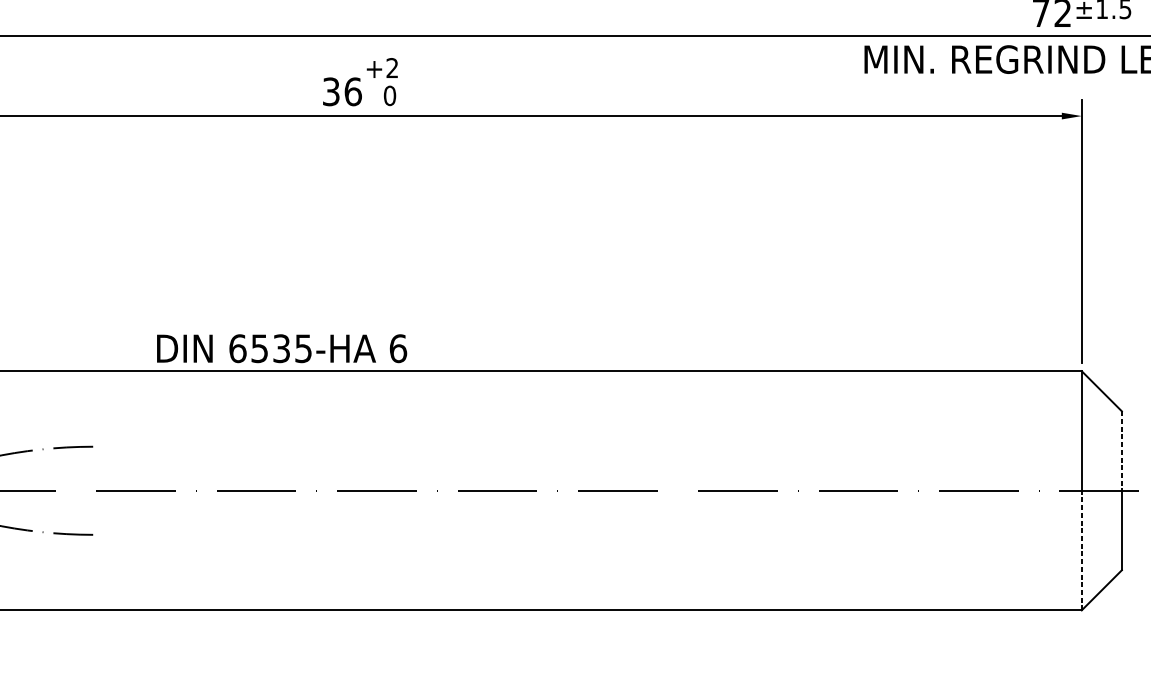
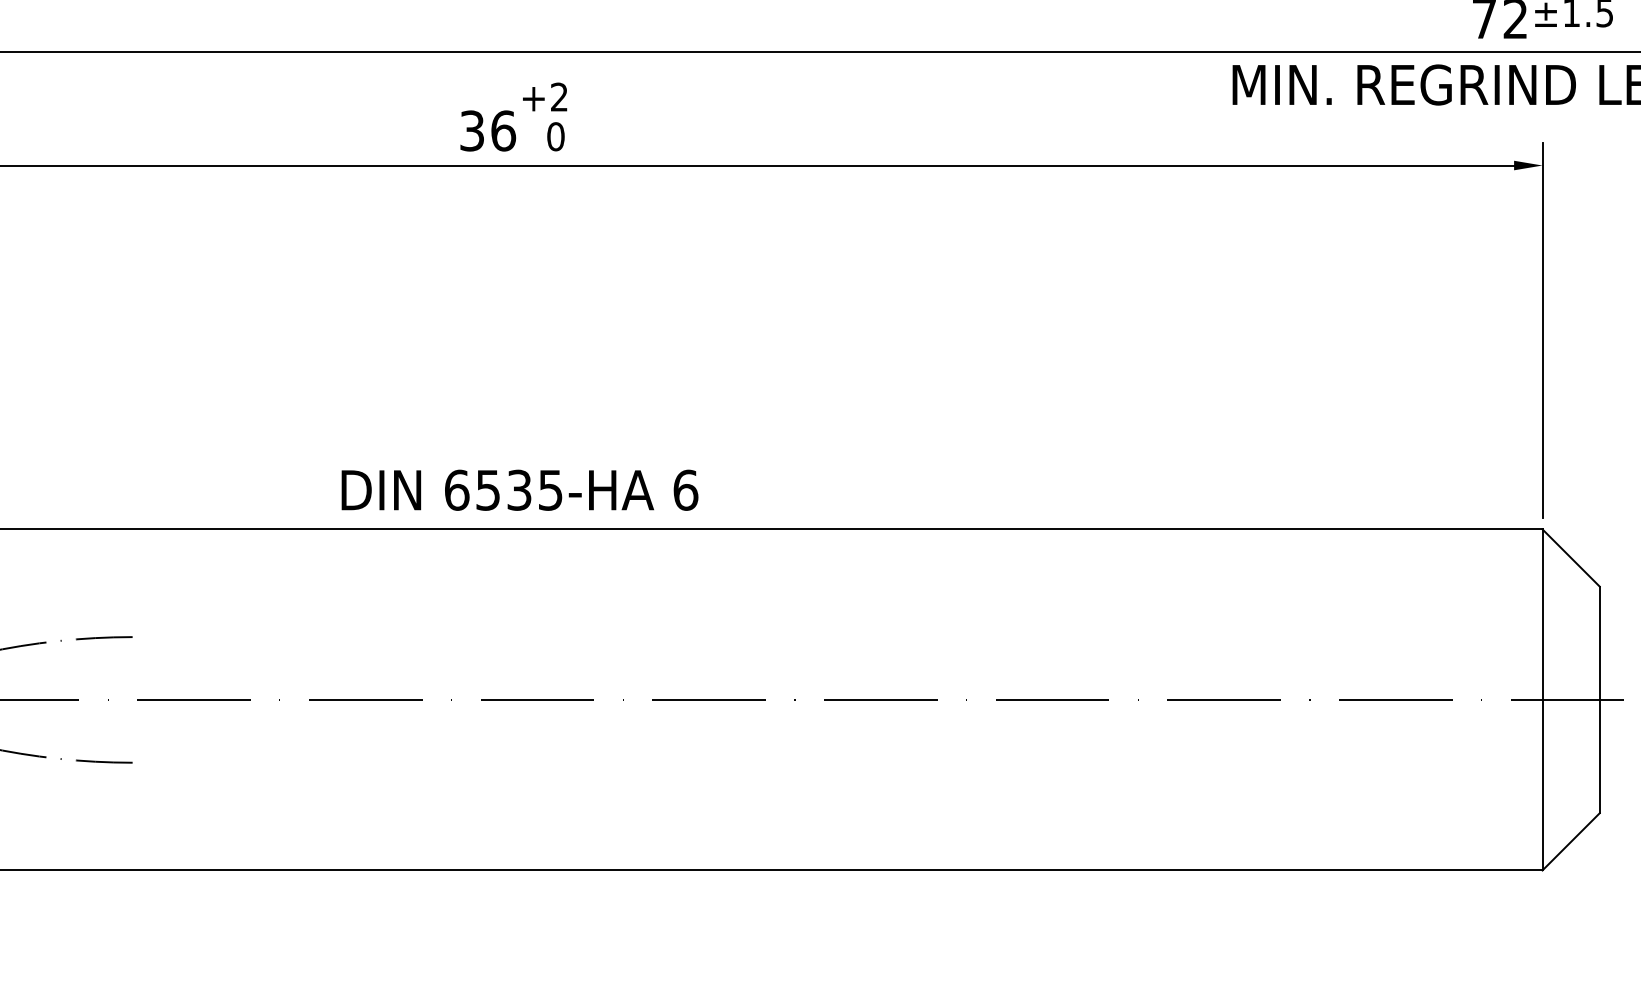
text: (281, 348) -> (519, 489), moved
line: (1121, 451) -> (1599, 643), dashed -> solid
line: (1081, 550) -> (1542, 784), dashed -> solid

